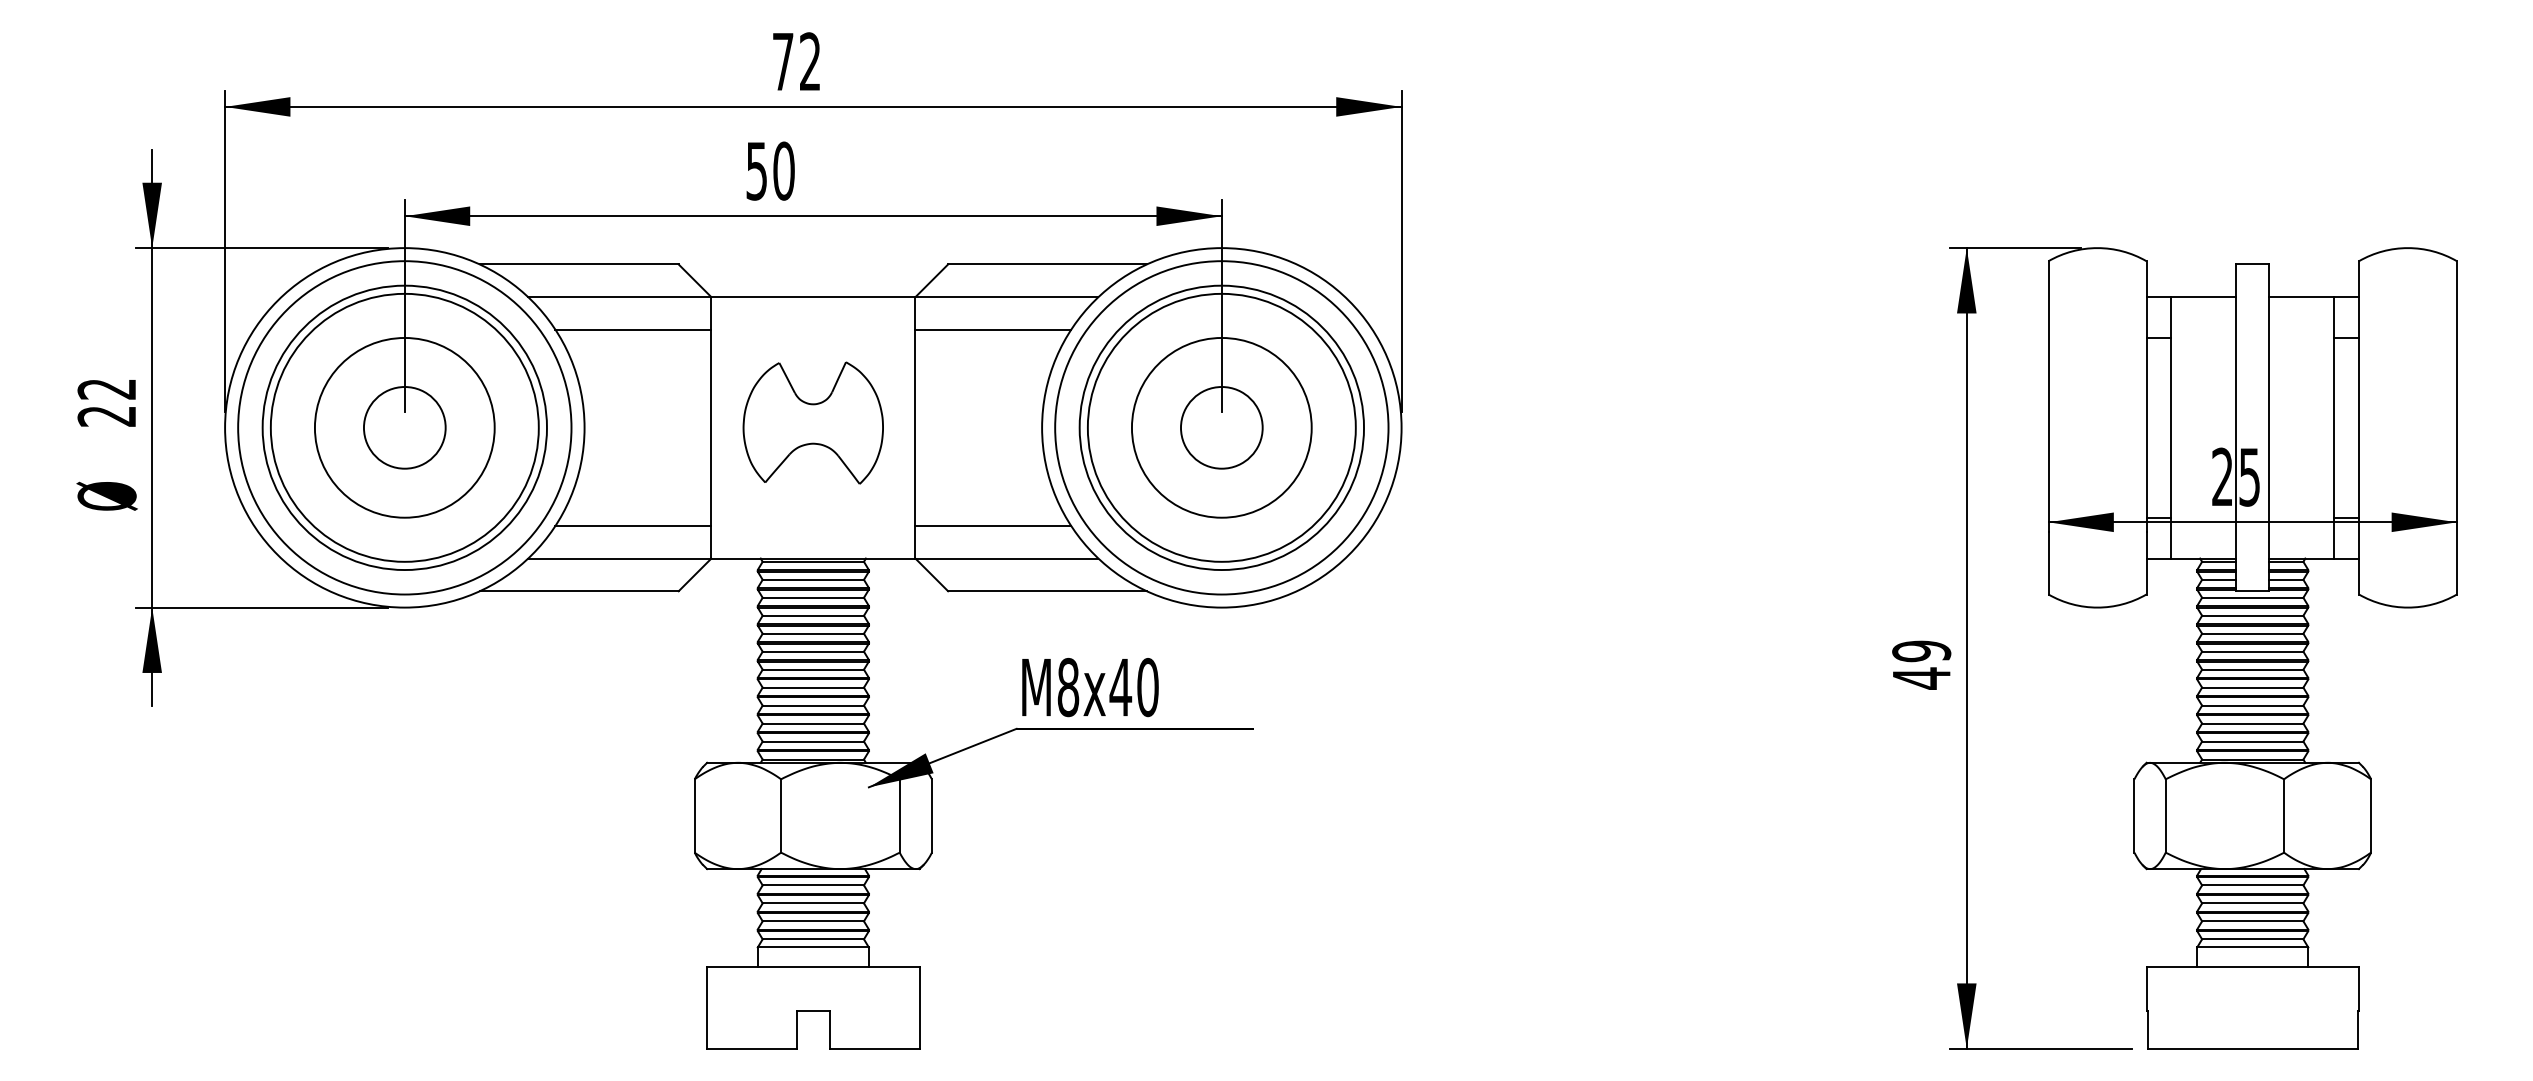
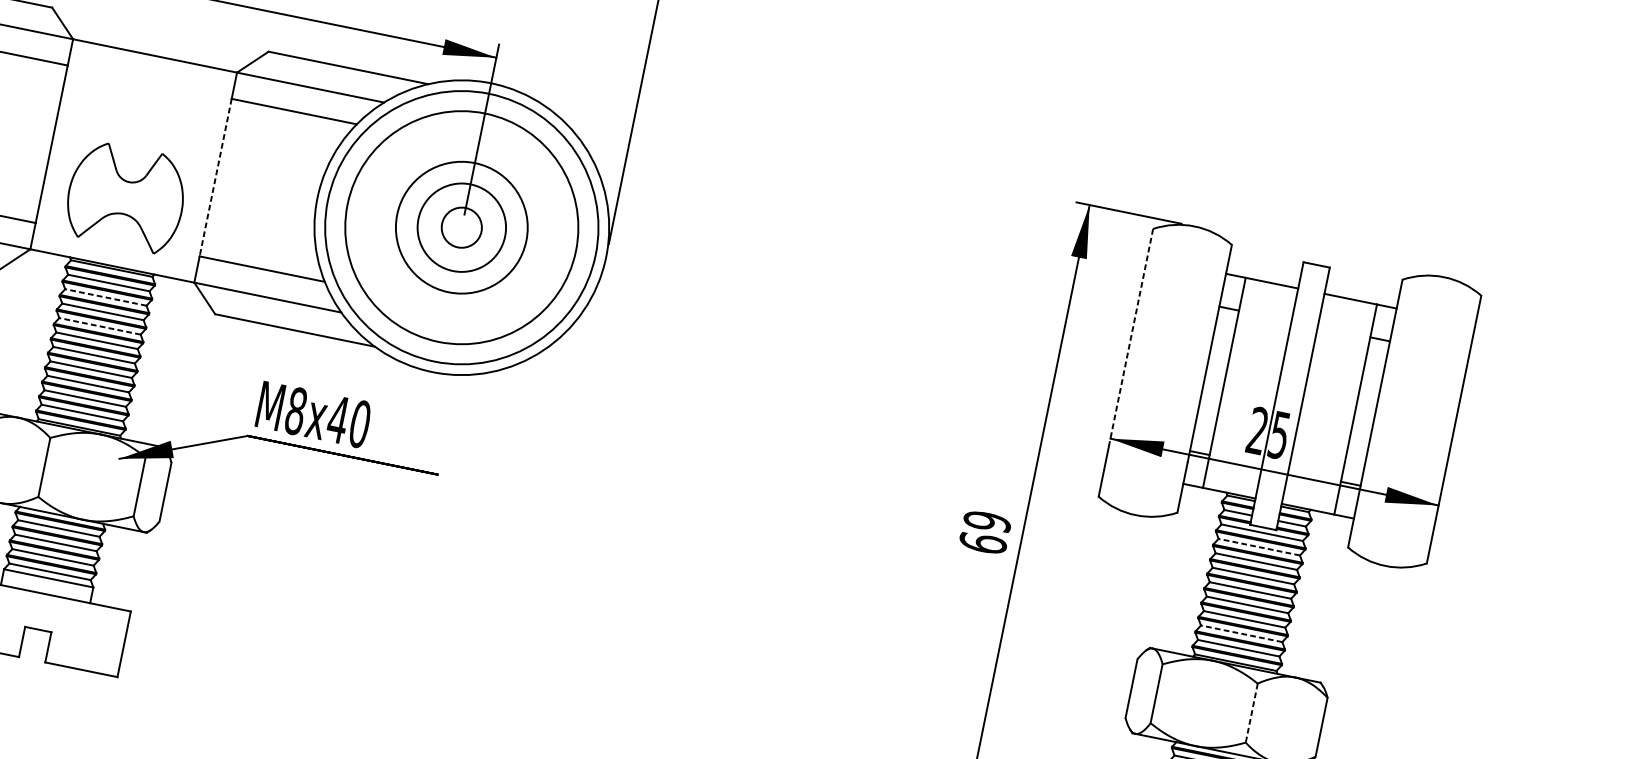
line: (2048, 396) -> (1131, 337), solid -> dashed
part: (812, 422) -> (125, 196), moved
circle: (1221, 427) -> (461, 227), size x0.6
circle: (1221, 427) -> (461, 227), size x0.6
circle: (1221, 427) -> (461, 227), size x0.6
line: (915, 428) -> (215, 178), solid -> dashed
line: (813, 597) -> (106, 297), solid -> dashed
line: (2252, 615) -> (1259, 546), solid -> dashed
line: (813, 633) -> (100, 326), solid -> dashed
text: (1921, 678) -> (982, 543), 49 -> 69
line: (2252, 723) -> (1241, 633), solid -> dashed
line: (2284, 816) -> (1251, 713), solid -> dashed

